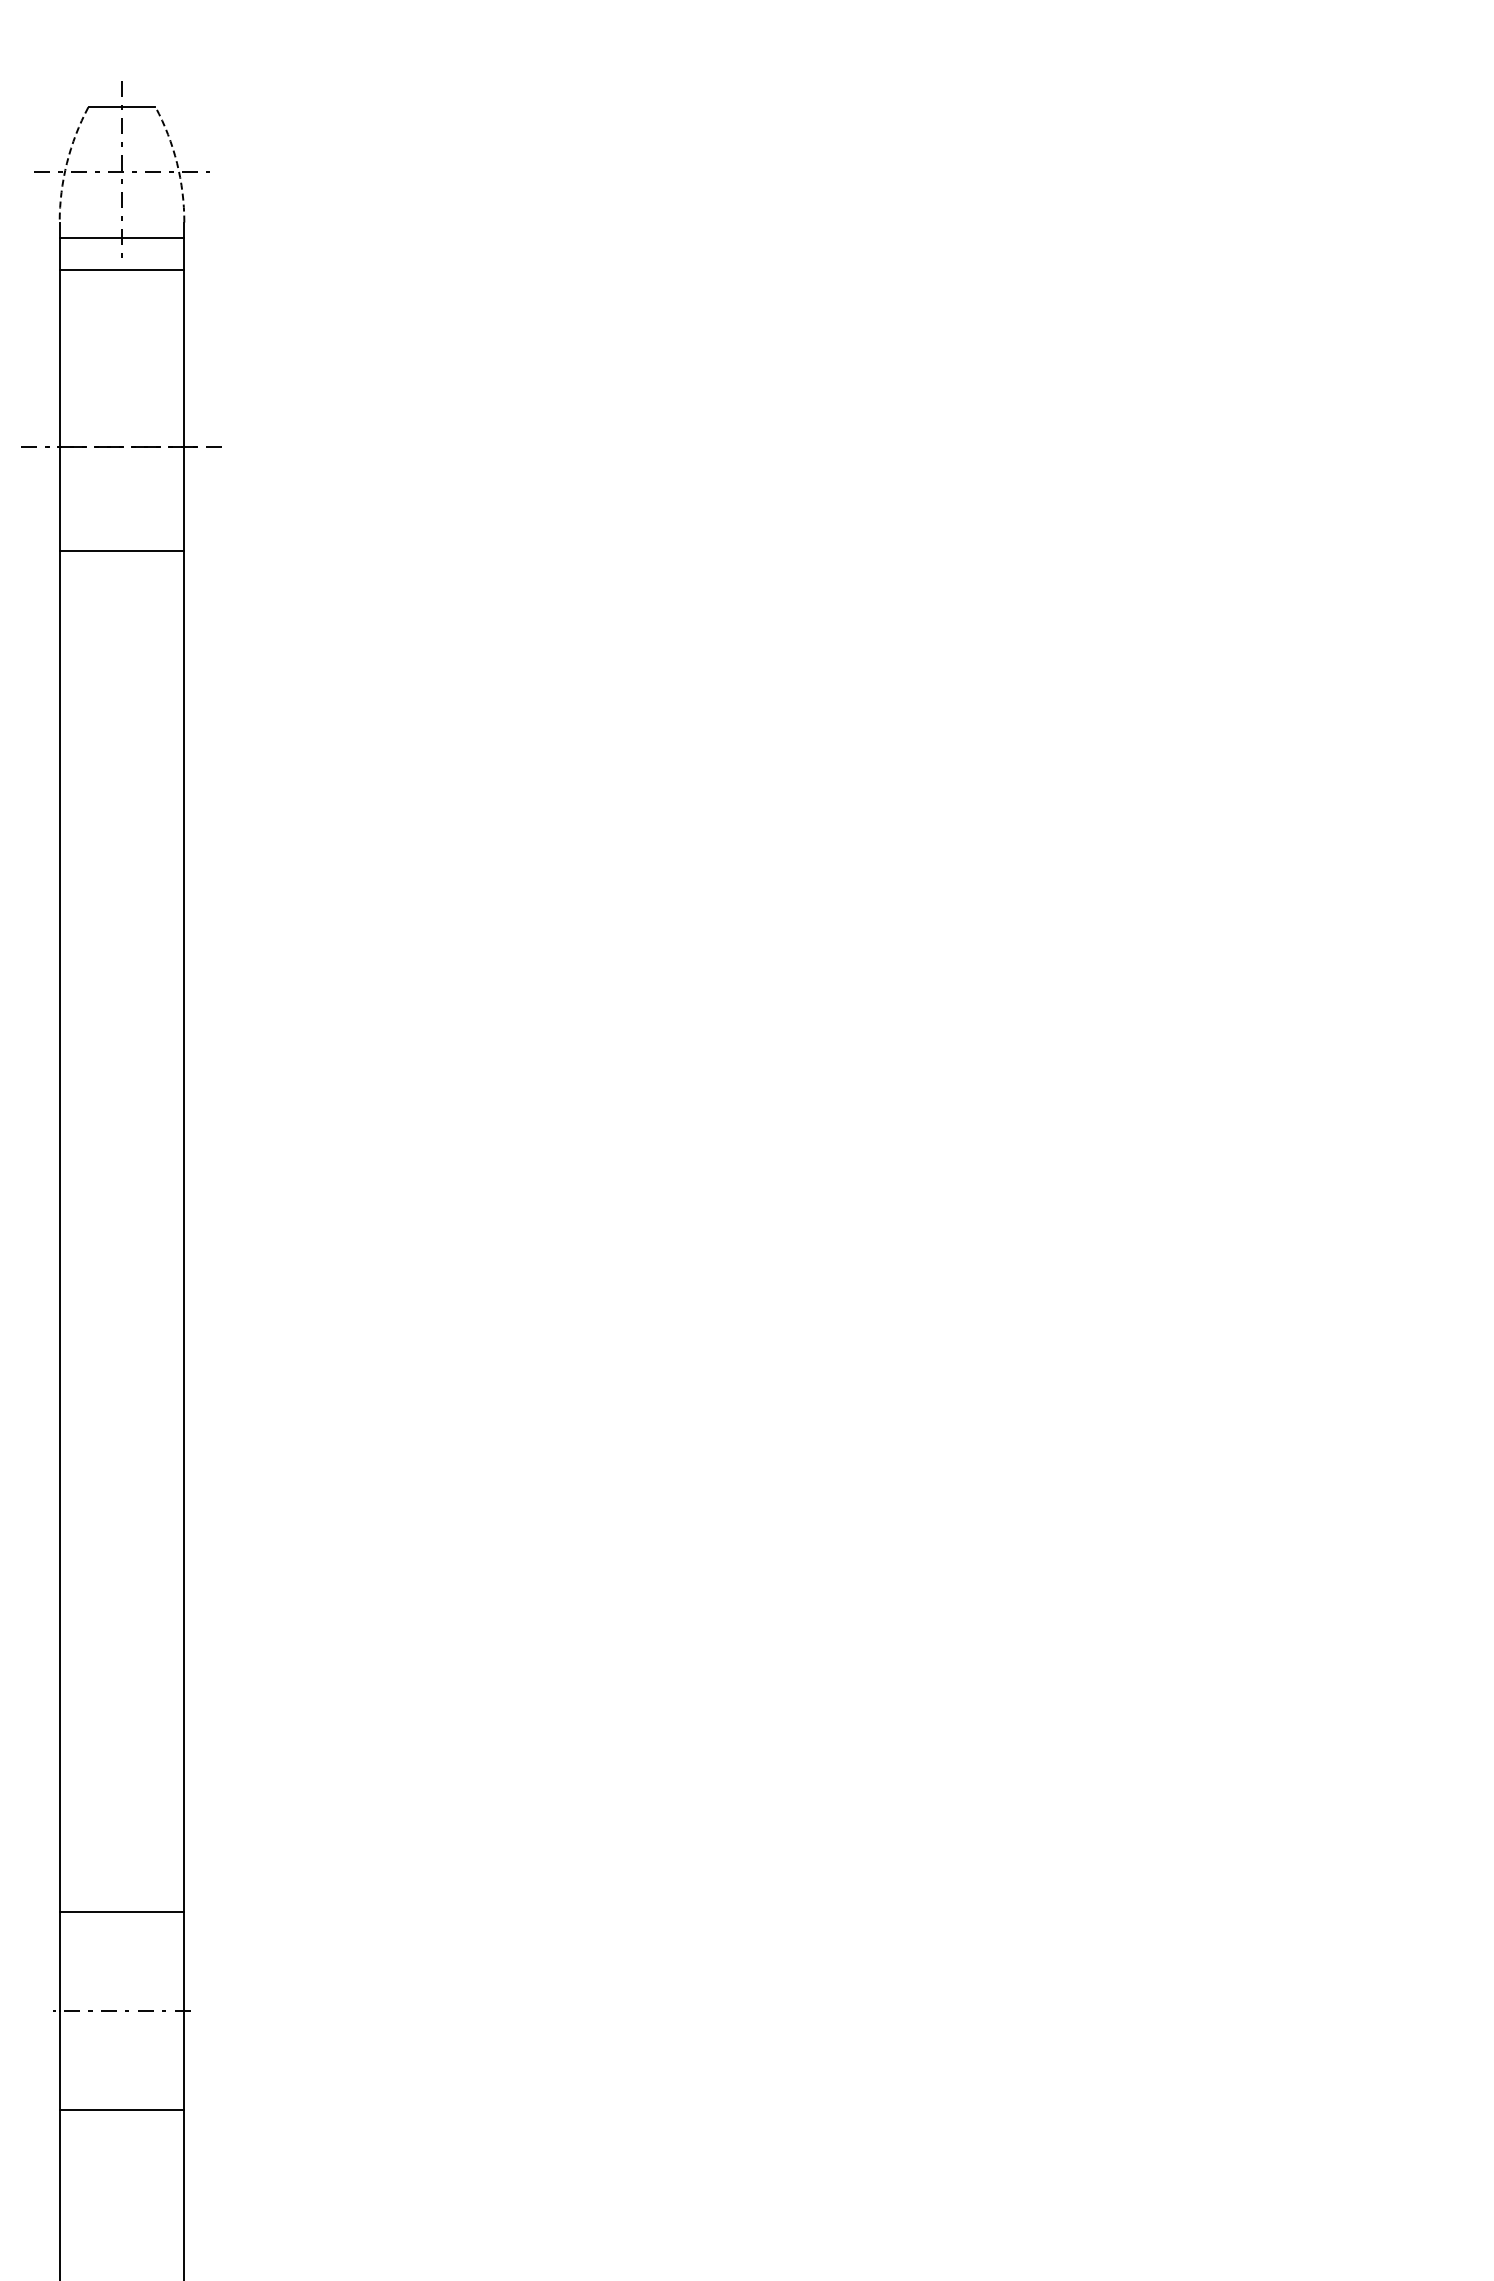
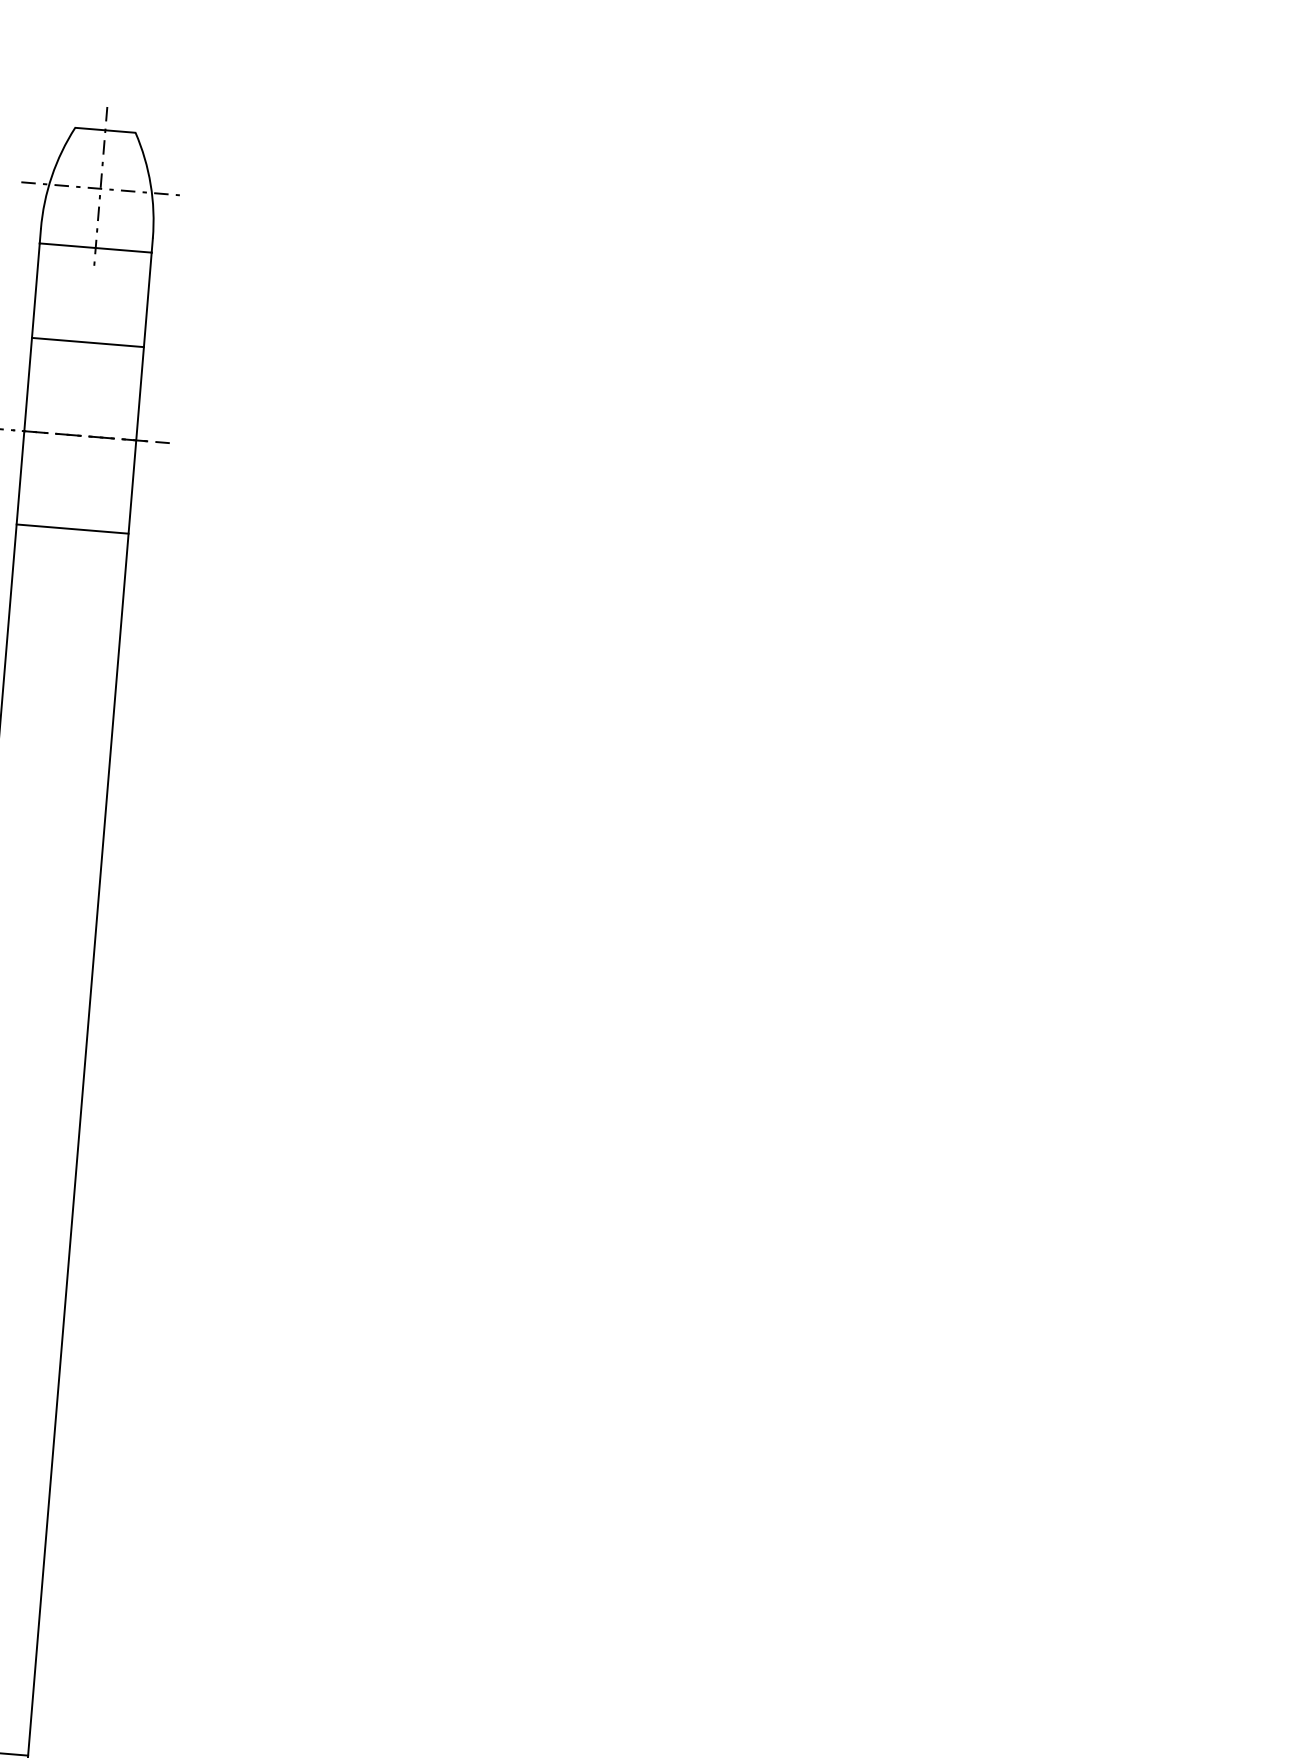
arc: (66, 163) -> (51, 176), dashed -> solid
arc: (177, 163) -> (151, 184), dashed -> solid
line: (121, 269) -> (87, 342), moved

